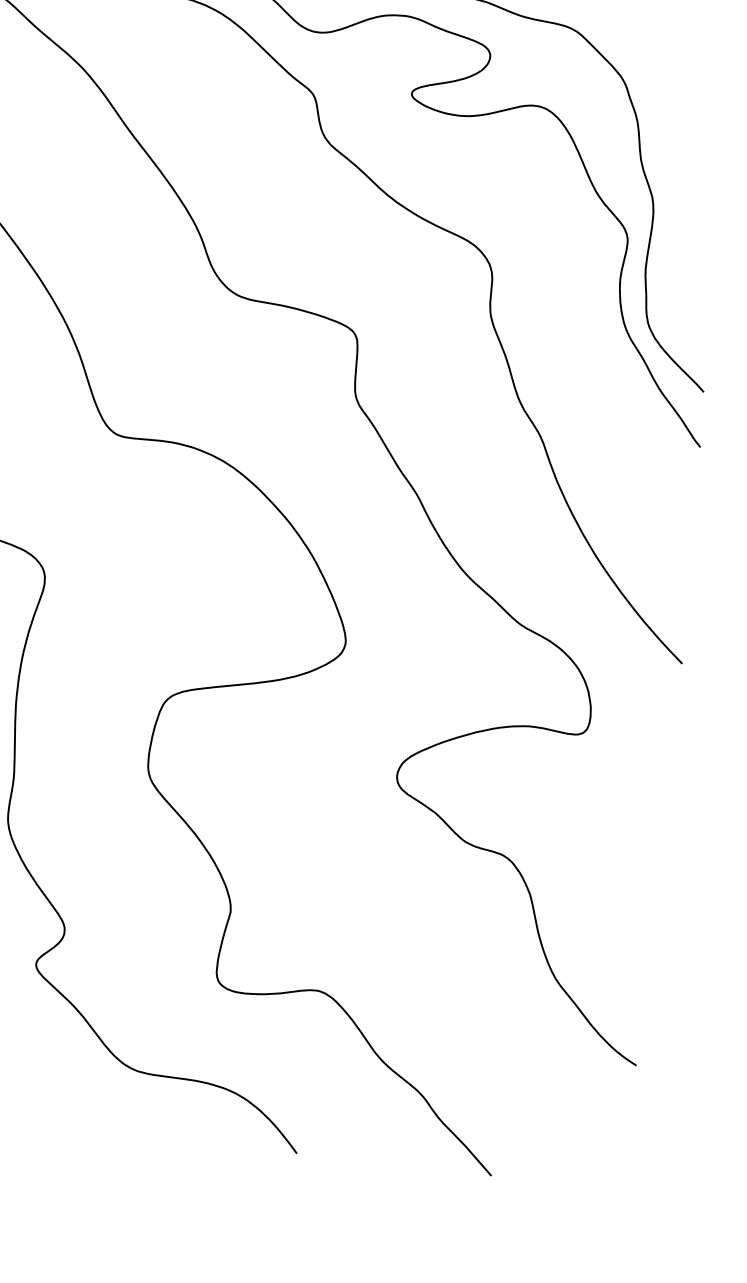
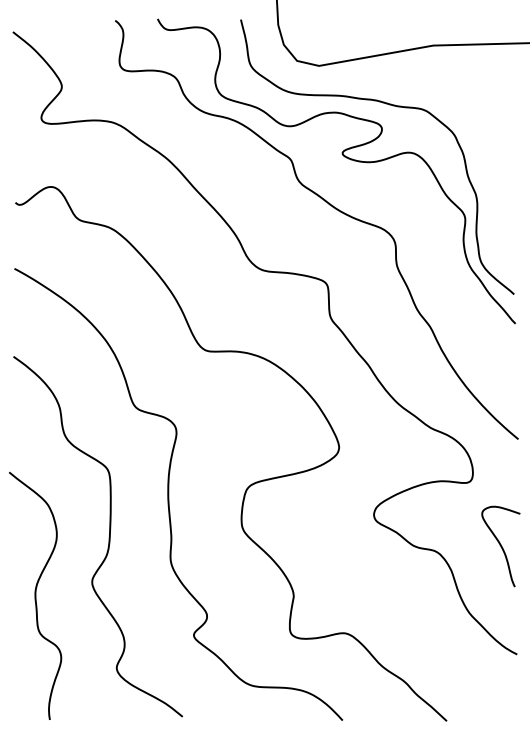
curve: (627, 860) -> (500, 546), added

